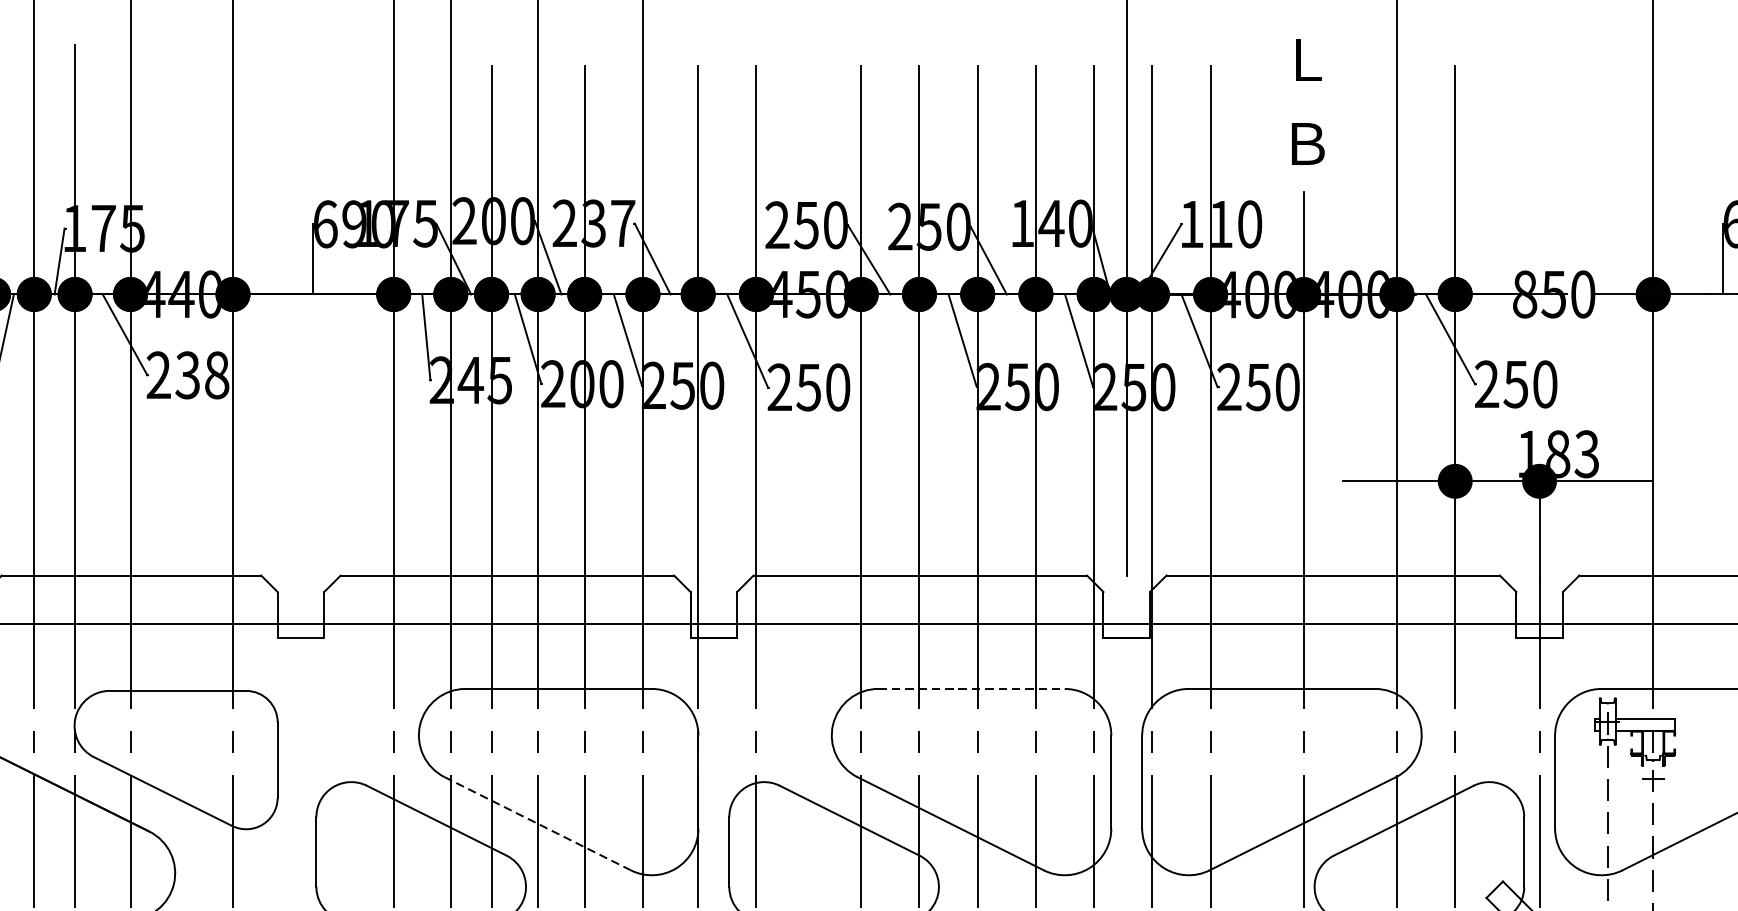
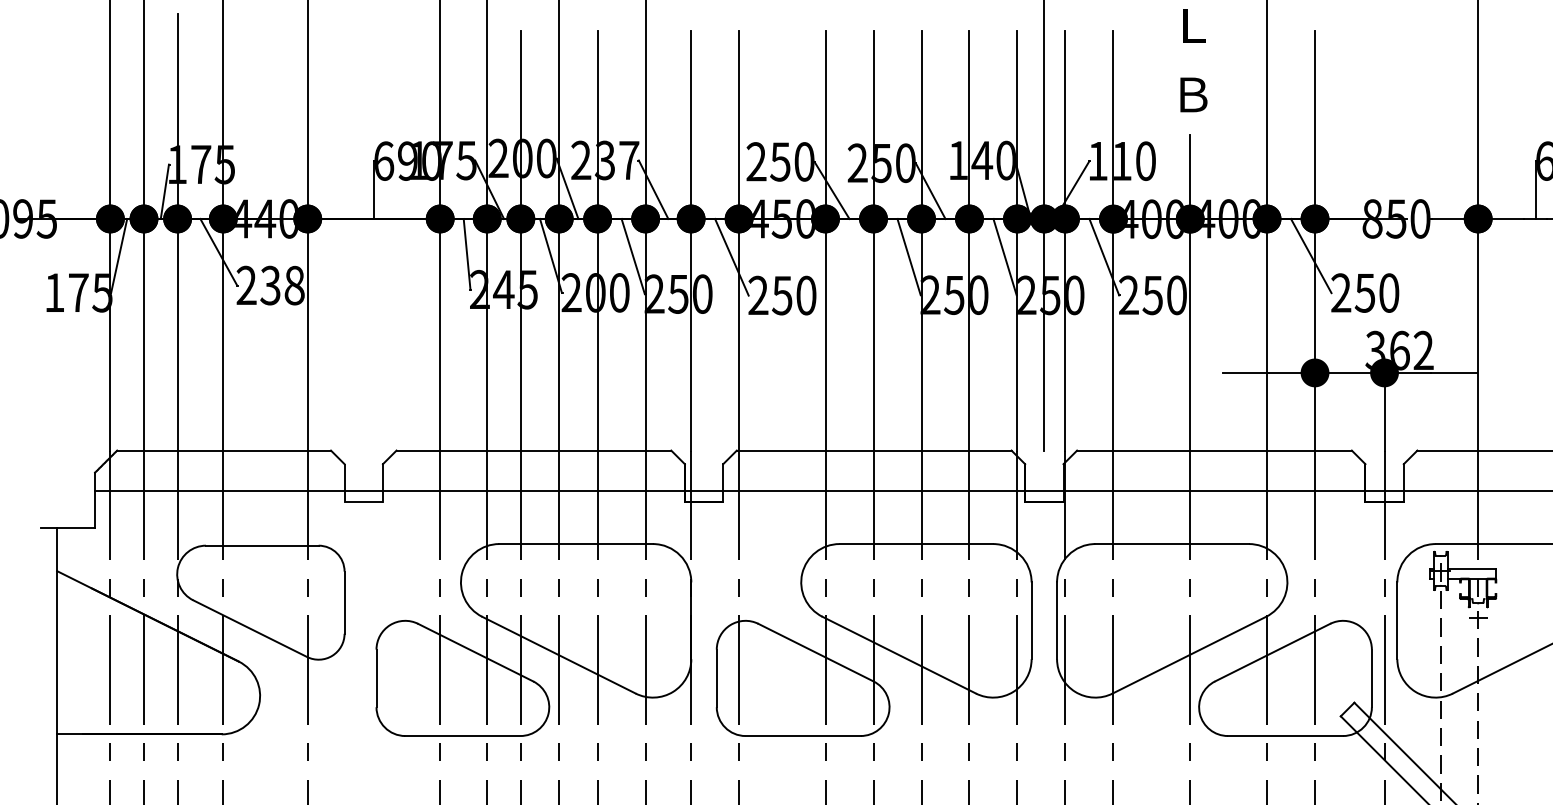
text: (1557, 454) -> (1399, 350), 183 -> 362
line: (971, 689) -> (916, 544), dashed -> solid
line: (537, 824) -> (558, 655), dashed -> solid

